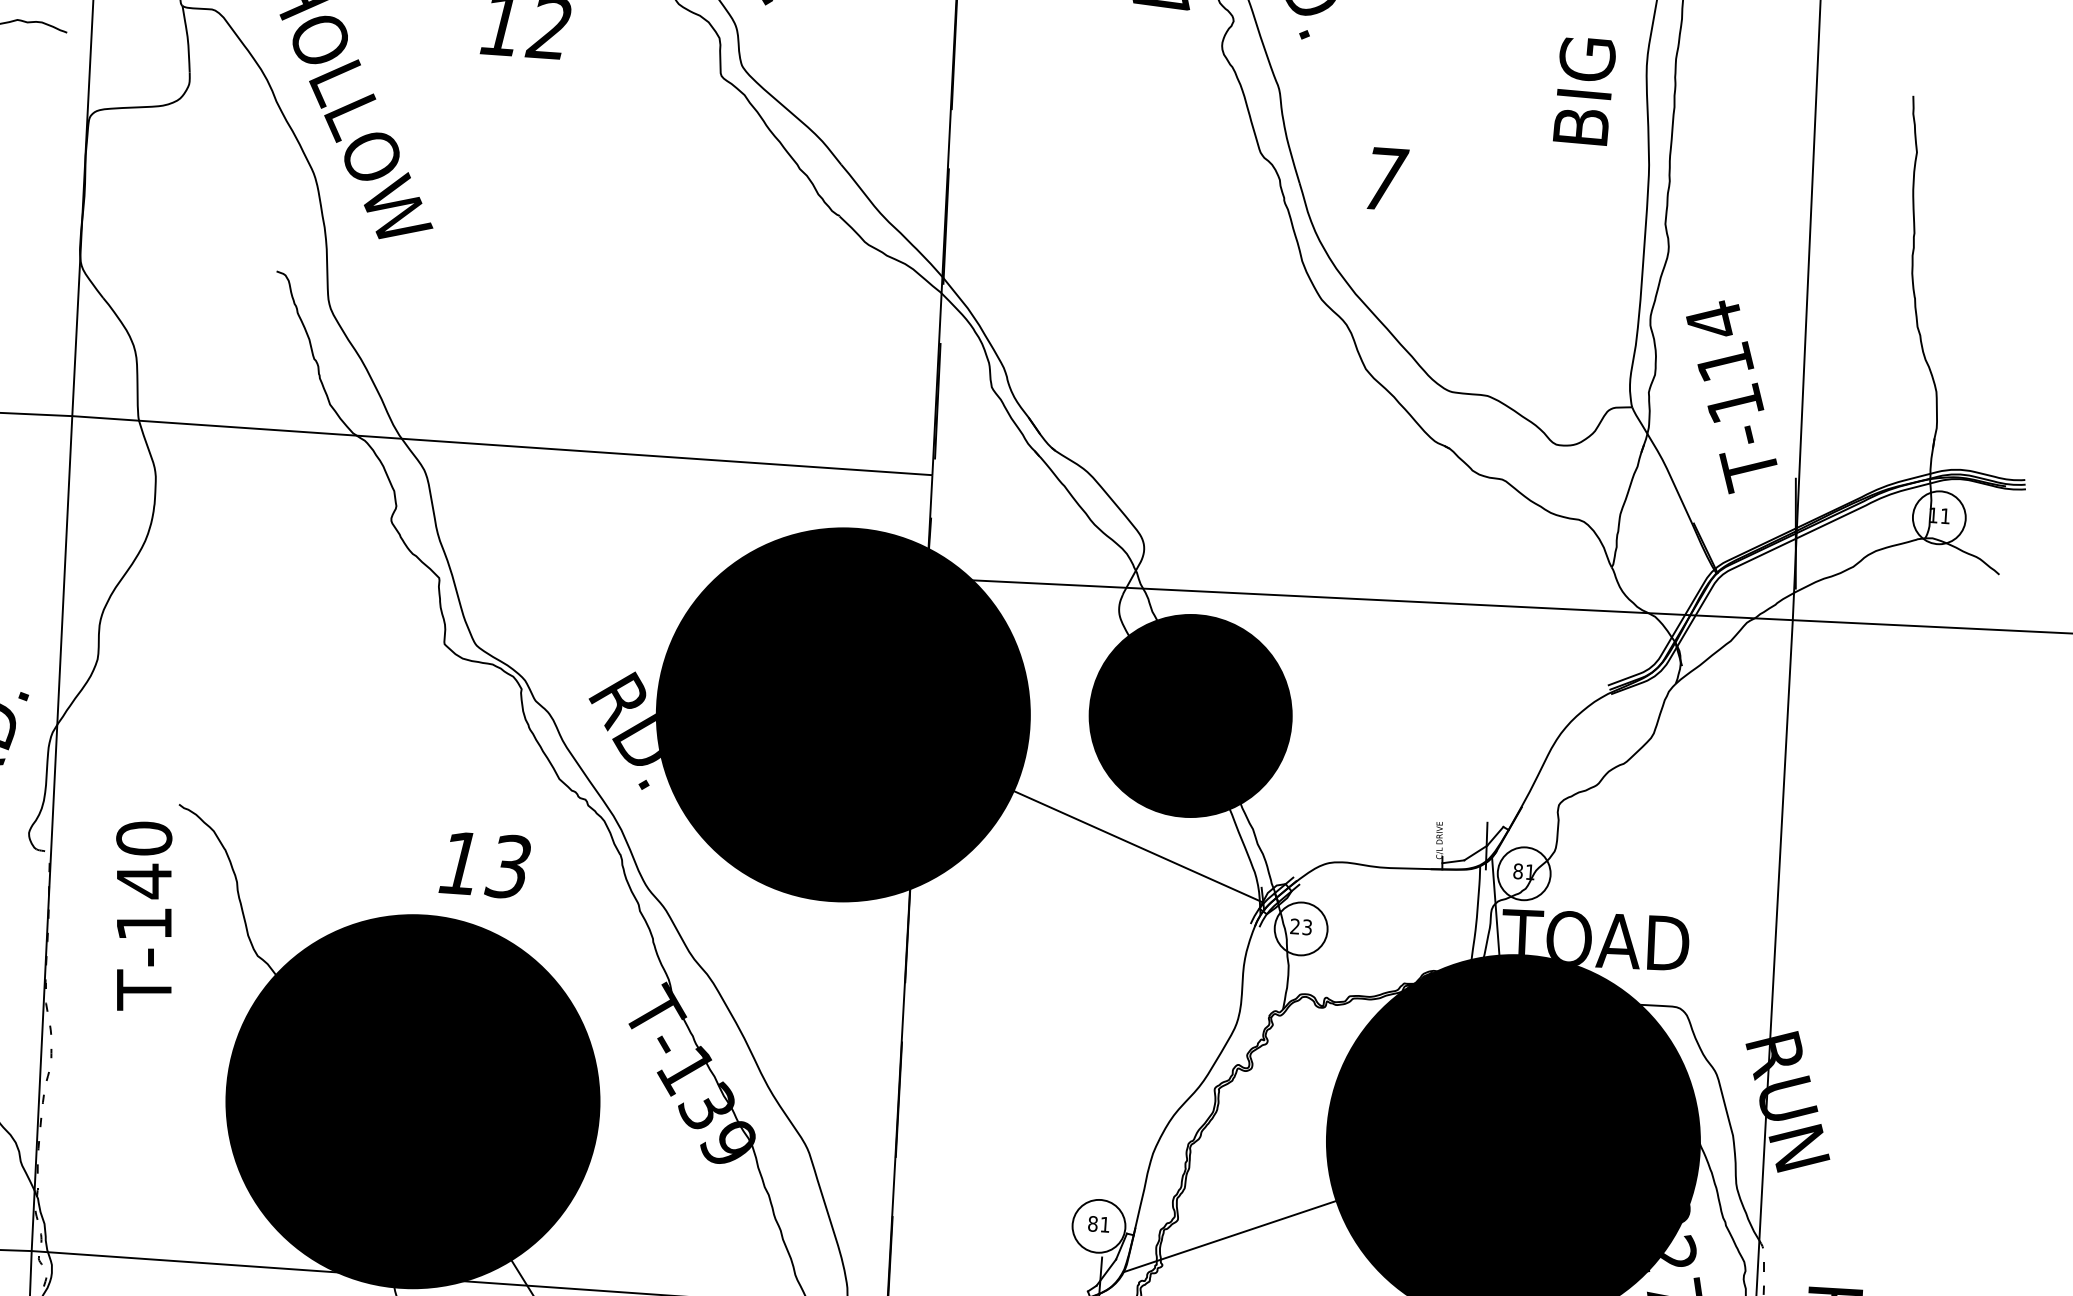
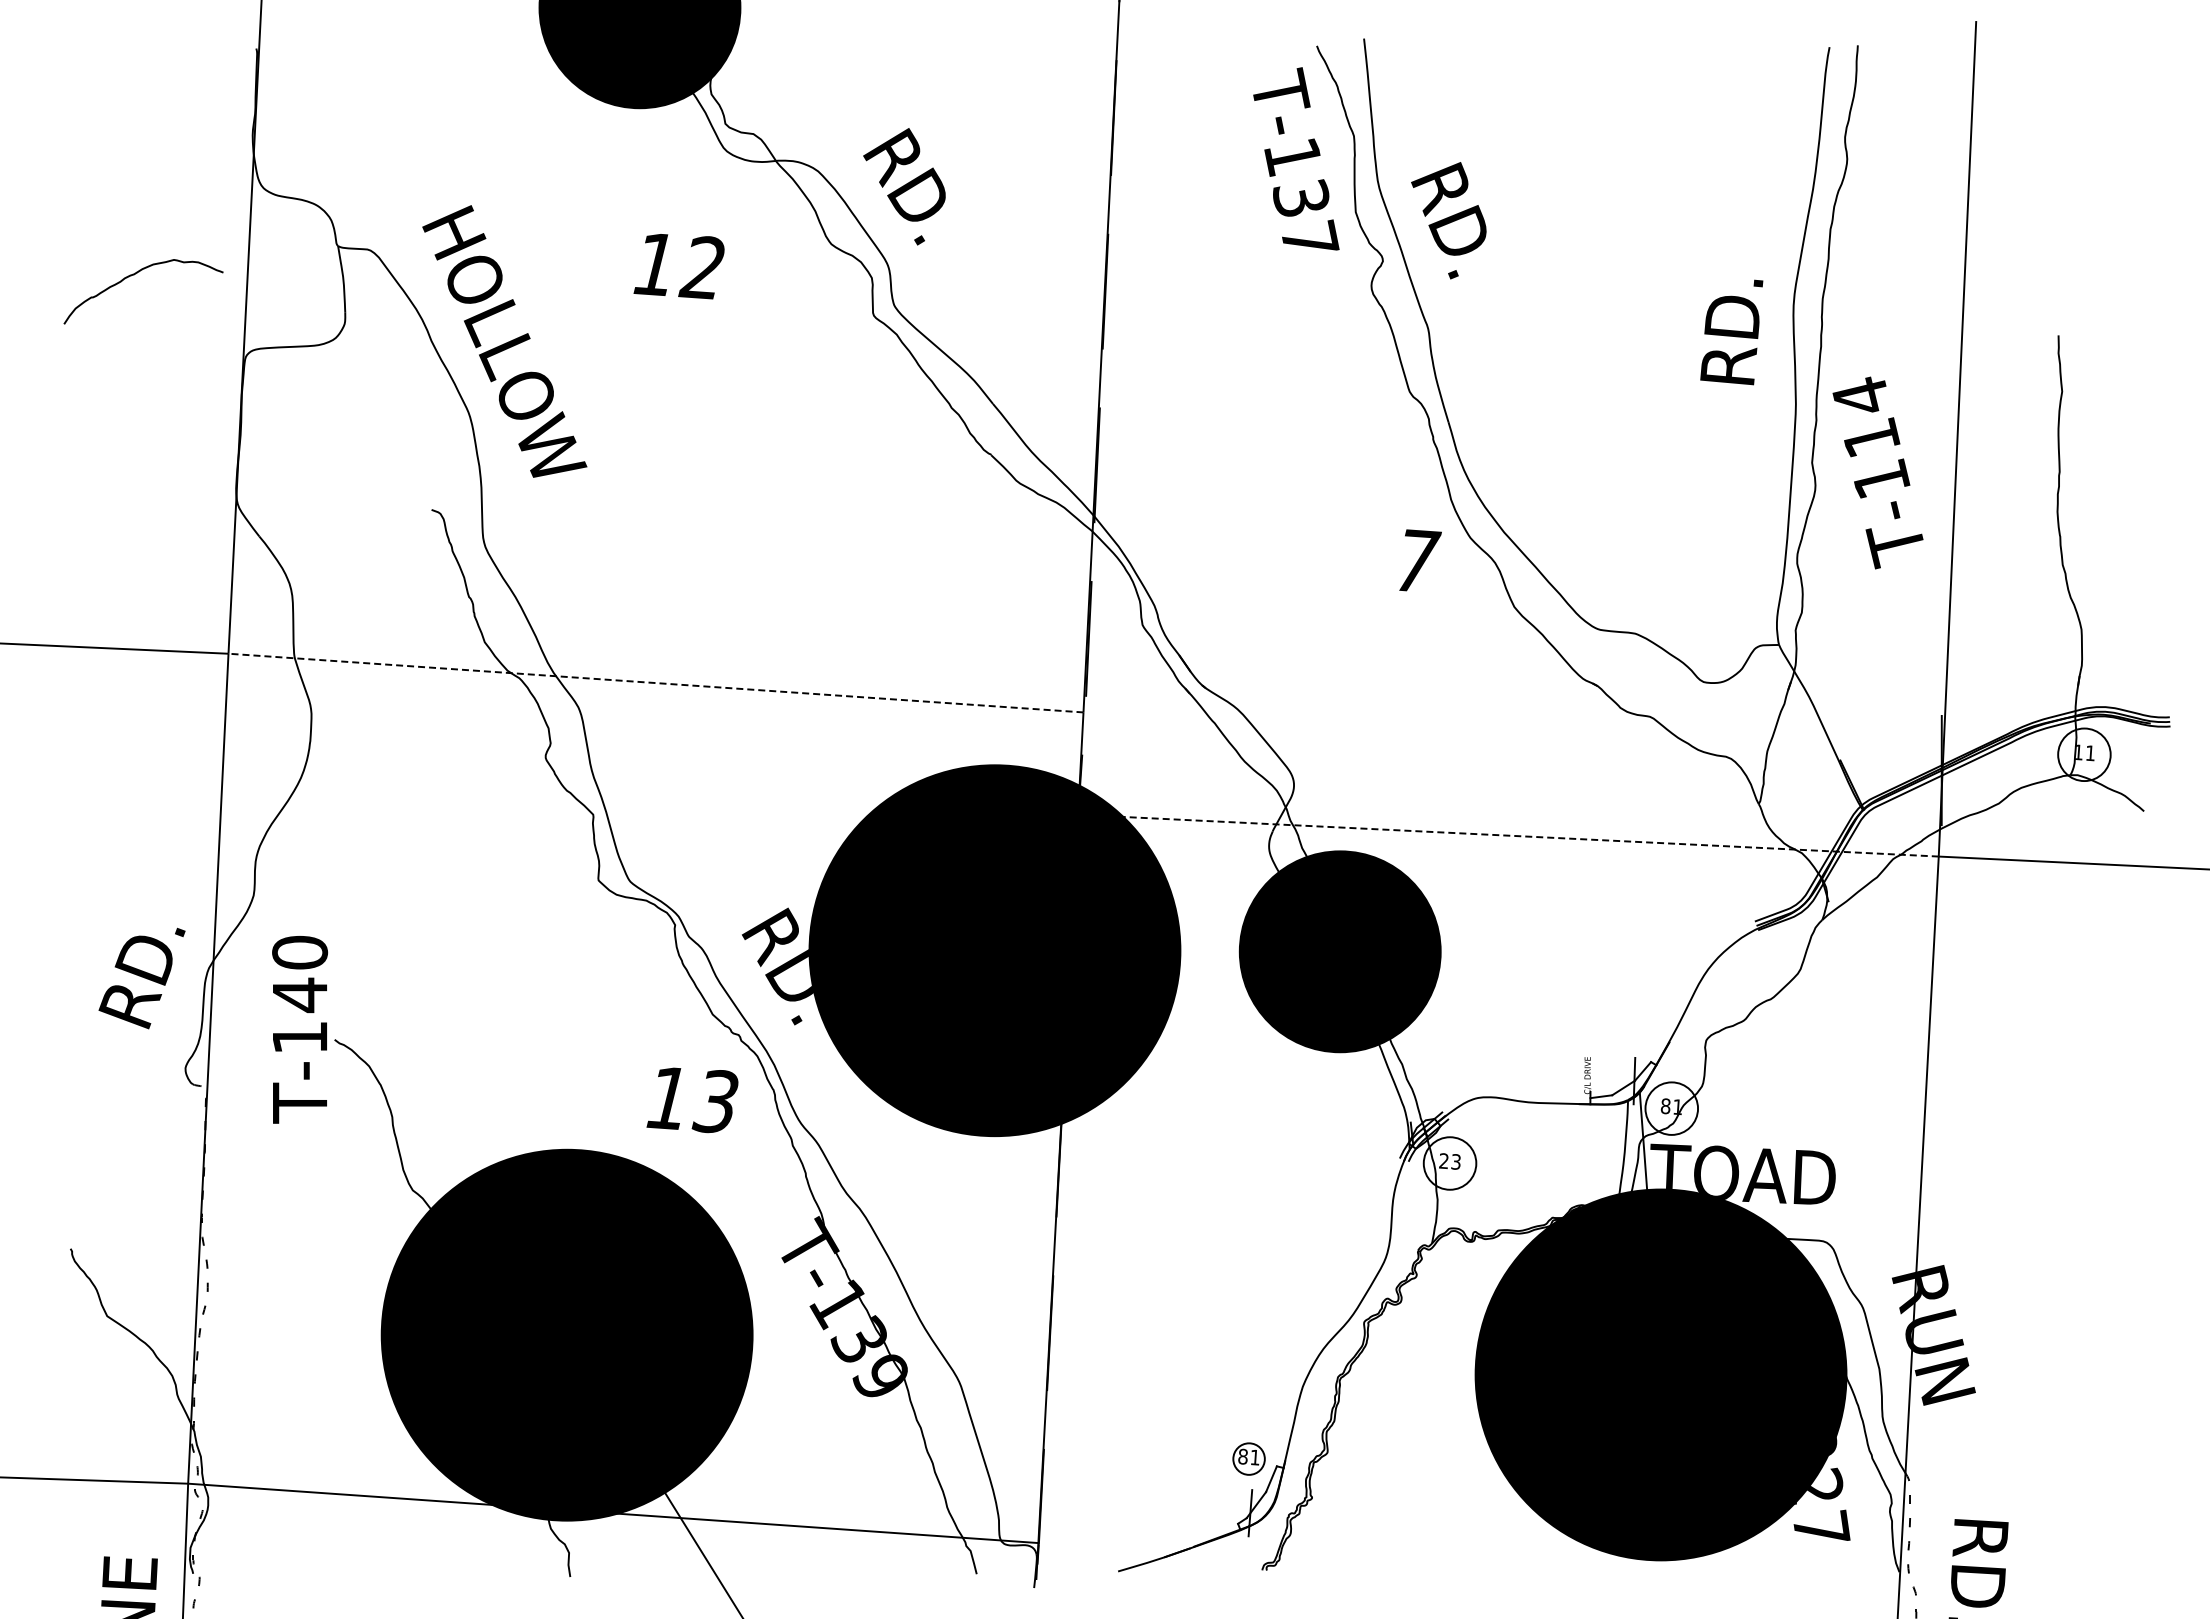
text: (1585, 87) -> (1732, 327), BIG -> RD.
text: (1388, 178) -> (1420, 560), moved
text: (1731, 396) -> (1877, 472), moved
line: (502, 446) -> (656, 683), solid -> dashed
line: (1359, 598) -> (1508, 835), solid -> dashed
line: (1137, 846) -> (1287, 1081), removed
text: (484, 865) -> (692, 1100), moved
text: (144, 915) -> (300, 1029), moved
circle: (1098, 1225) -> (1248, 1458), size x0.6
line: (1230, 1235) -> (1379, 1468), removed

